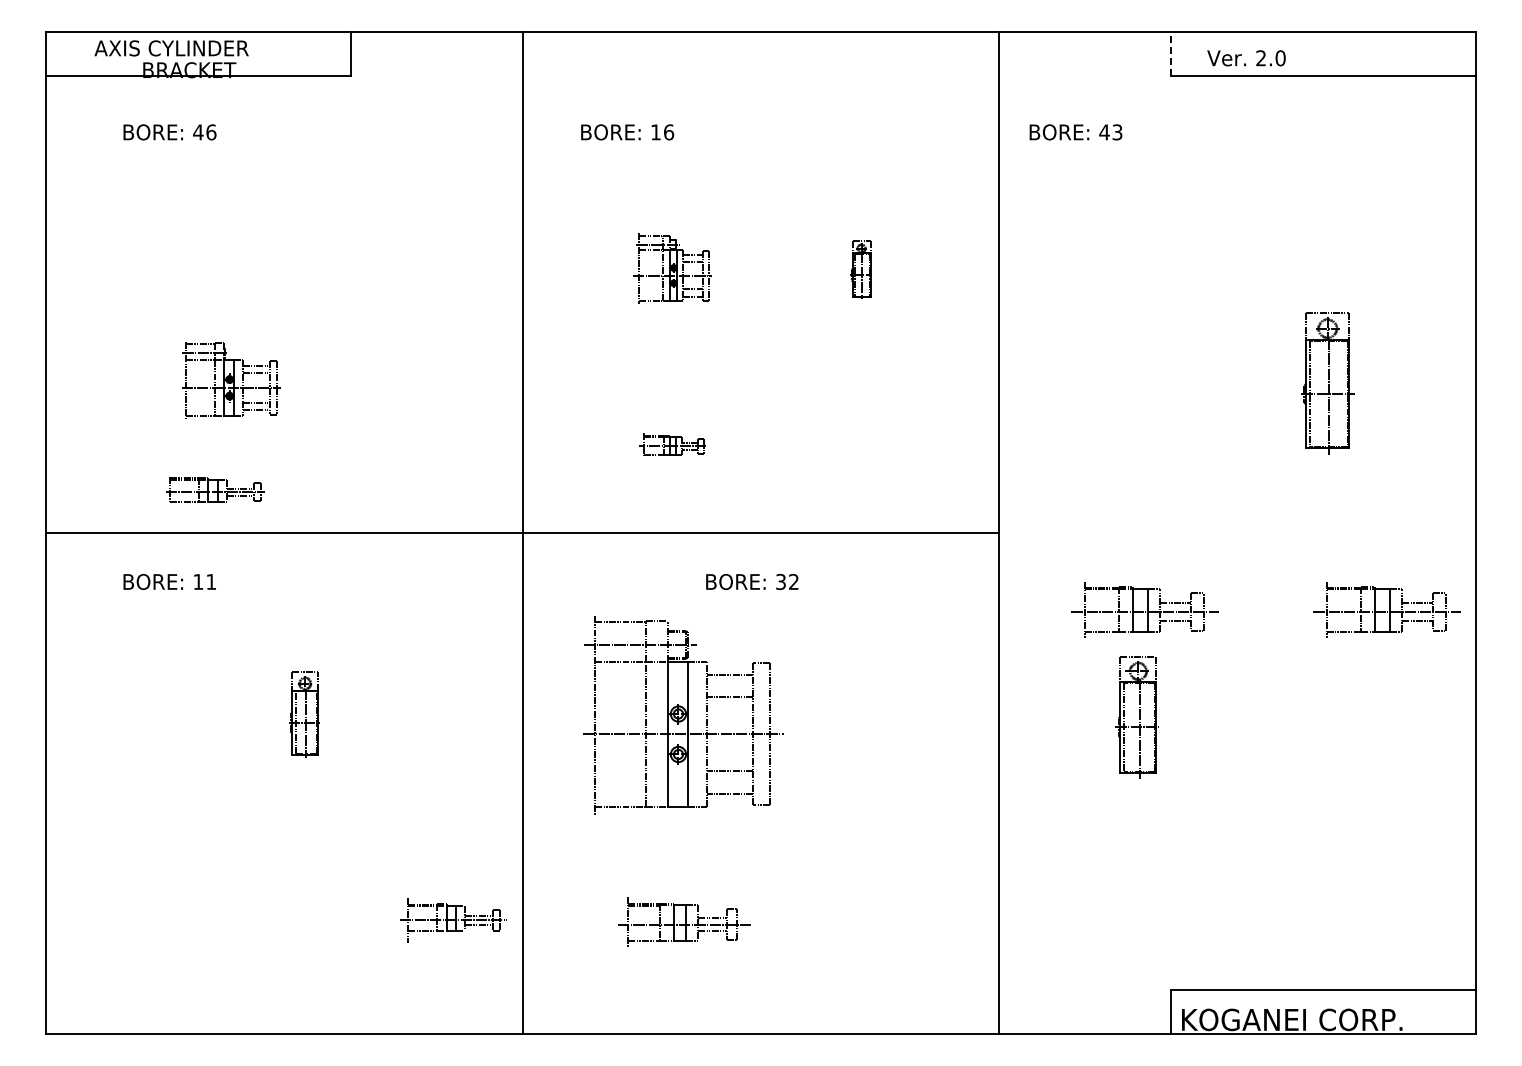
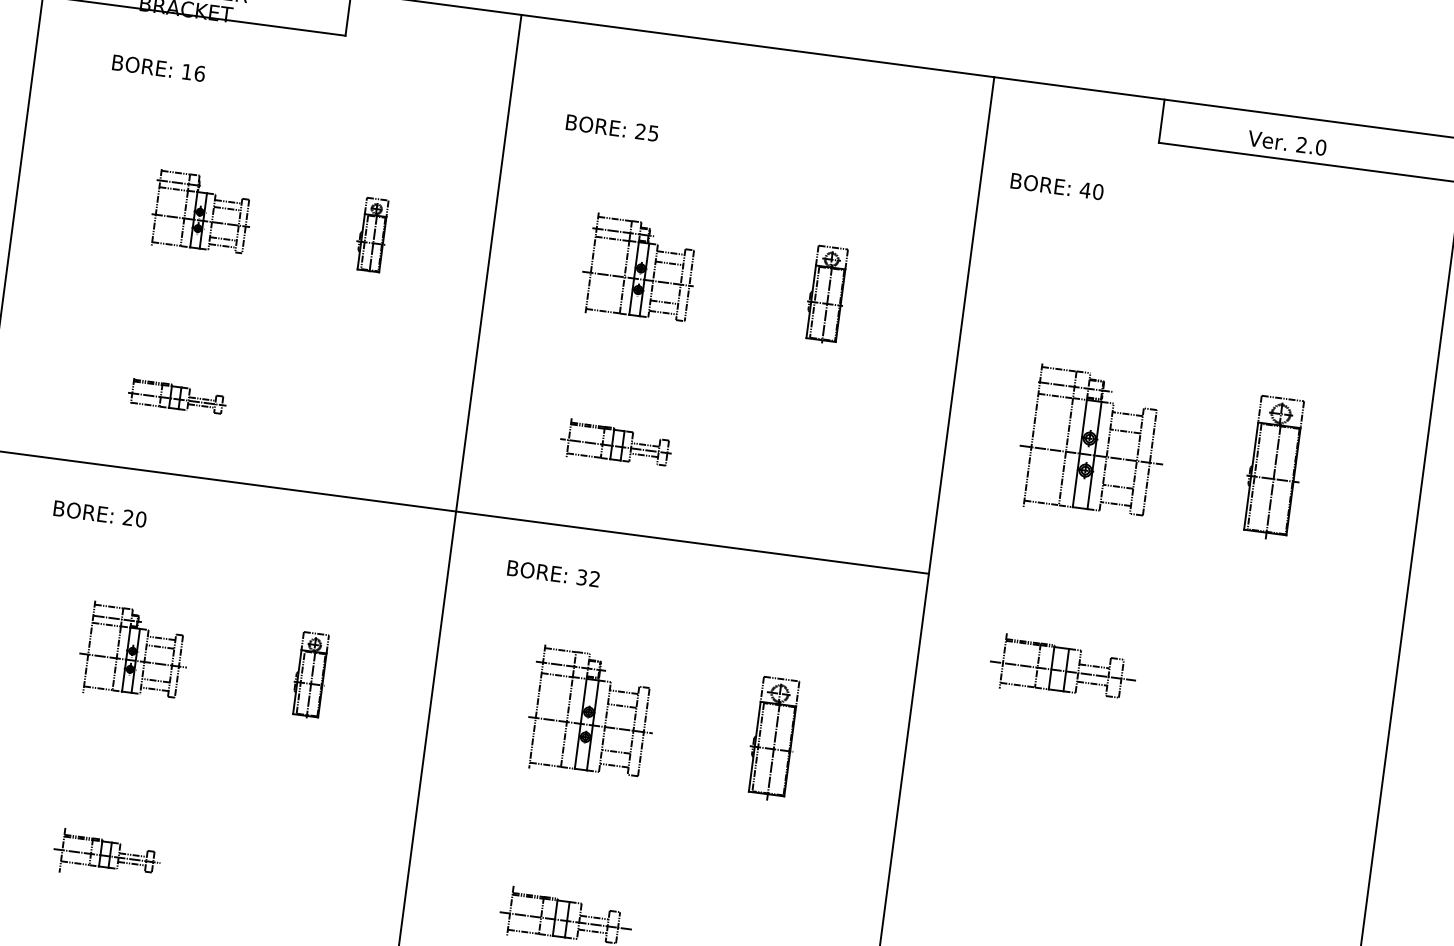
line: (1171, 53) -> (1162, 120), dashed -> solid
text: (1246, 58) -> (1287, 143), moved
text: (198, 132) -> (187, 72), 46 -> 16
text: (662, 132) -> (647, 132), 16 -> 25
text: (1117, 132) -> (1098, 192), 43 -> 40
part: (672, 268) -> (639, 268), size x1.43
part: (402, 269) -> (371, 234), added
part: (860, 269) -> (825, 294), size x1.67
part: (231, 380) -> (201, 213), moved
part: (1144, 381) -> (1092, 442), added
part: (672, 444) -> (616, 443), size x1.67
part: (215, 489) -> (177, 396), moved
text: (204, 581) -> (134, 518), 11 -> 20
text: (752, 581) -> (553, 573), moved
part: (1386, 609) -> (1302, 700), removed
part: (221, 714) -> (133, 652), added
part: (304, 714) -> (310, 675), moved
part: (683, 715) -> (591, 713), size x0.62
part: (1136, 717) -> (772, 739), moved
part: (453, 920) -> (107, 856), moved

